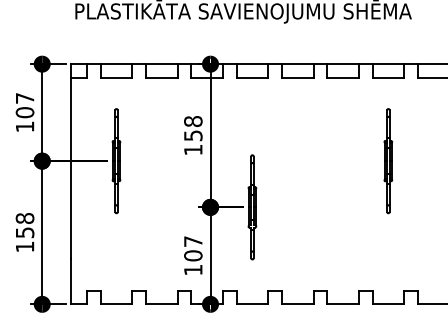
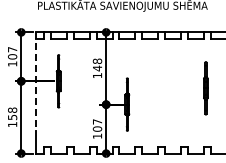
text: (193, 135) -> (97, 68), 158 -> 148
part: (387, 161) -> (205, 88), moved
line: (70, 163) -> (35, 82), solid -> dashed

